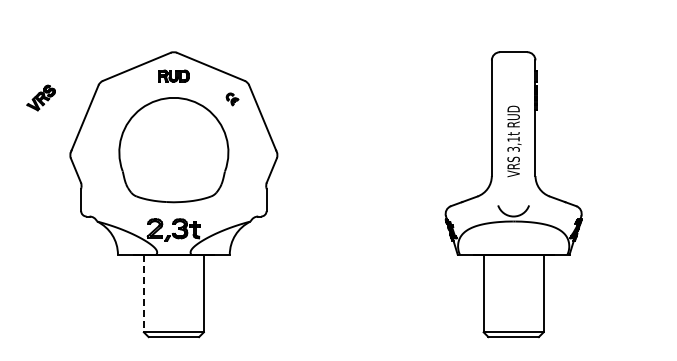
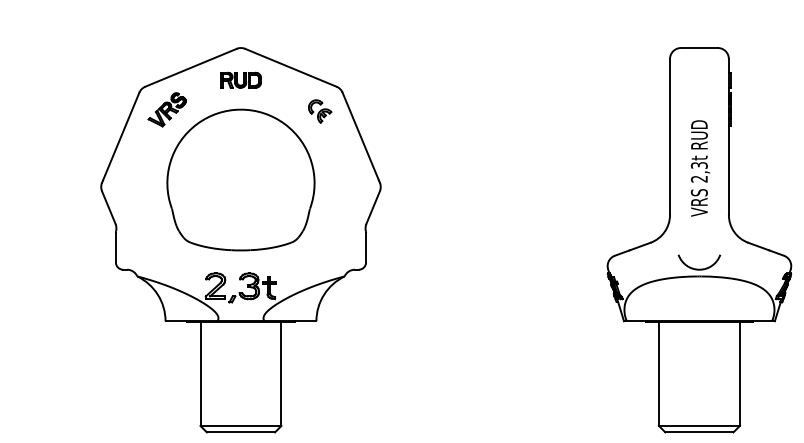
part: (40, 97) -> (166, 109), moved
part: (232, 99) -> (320, 111), size x1.43
text: (513, 143) -> (699, 171), 3,1t -> 2,3t
line: (143, 293) -> (199, 373), dashed -> solid

